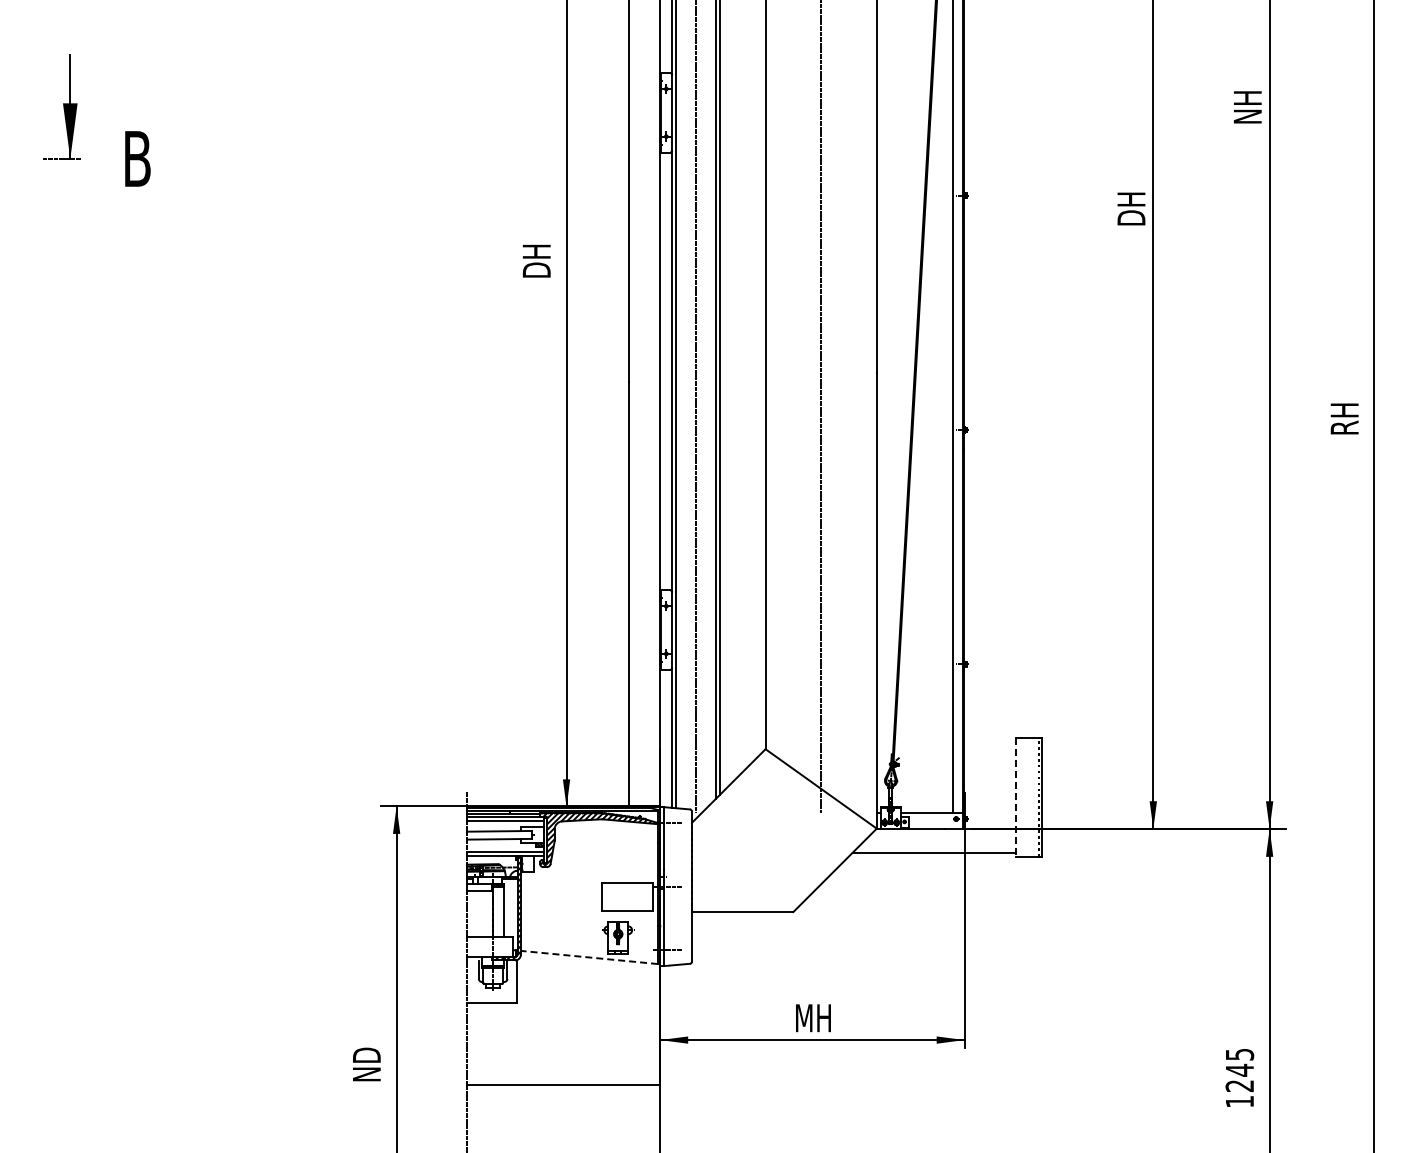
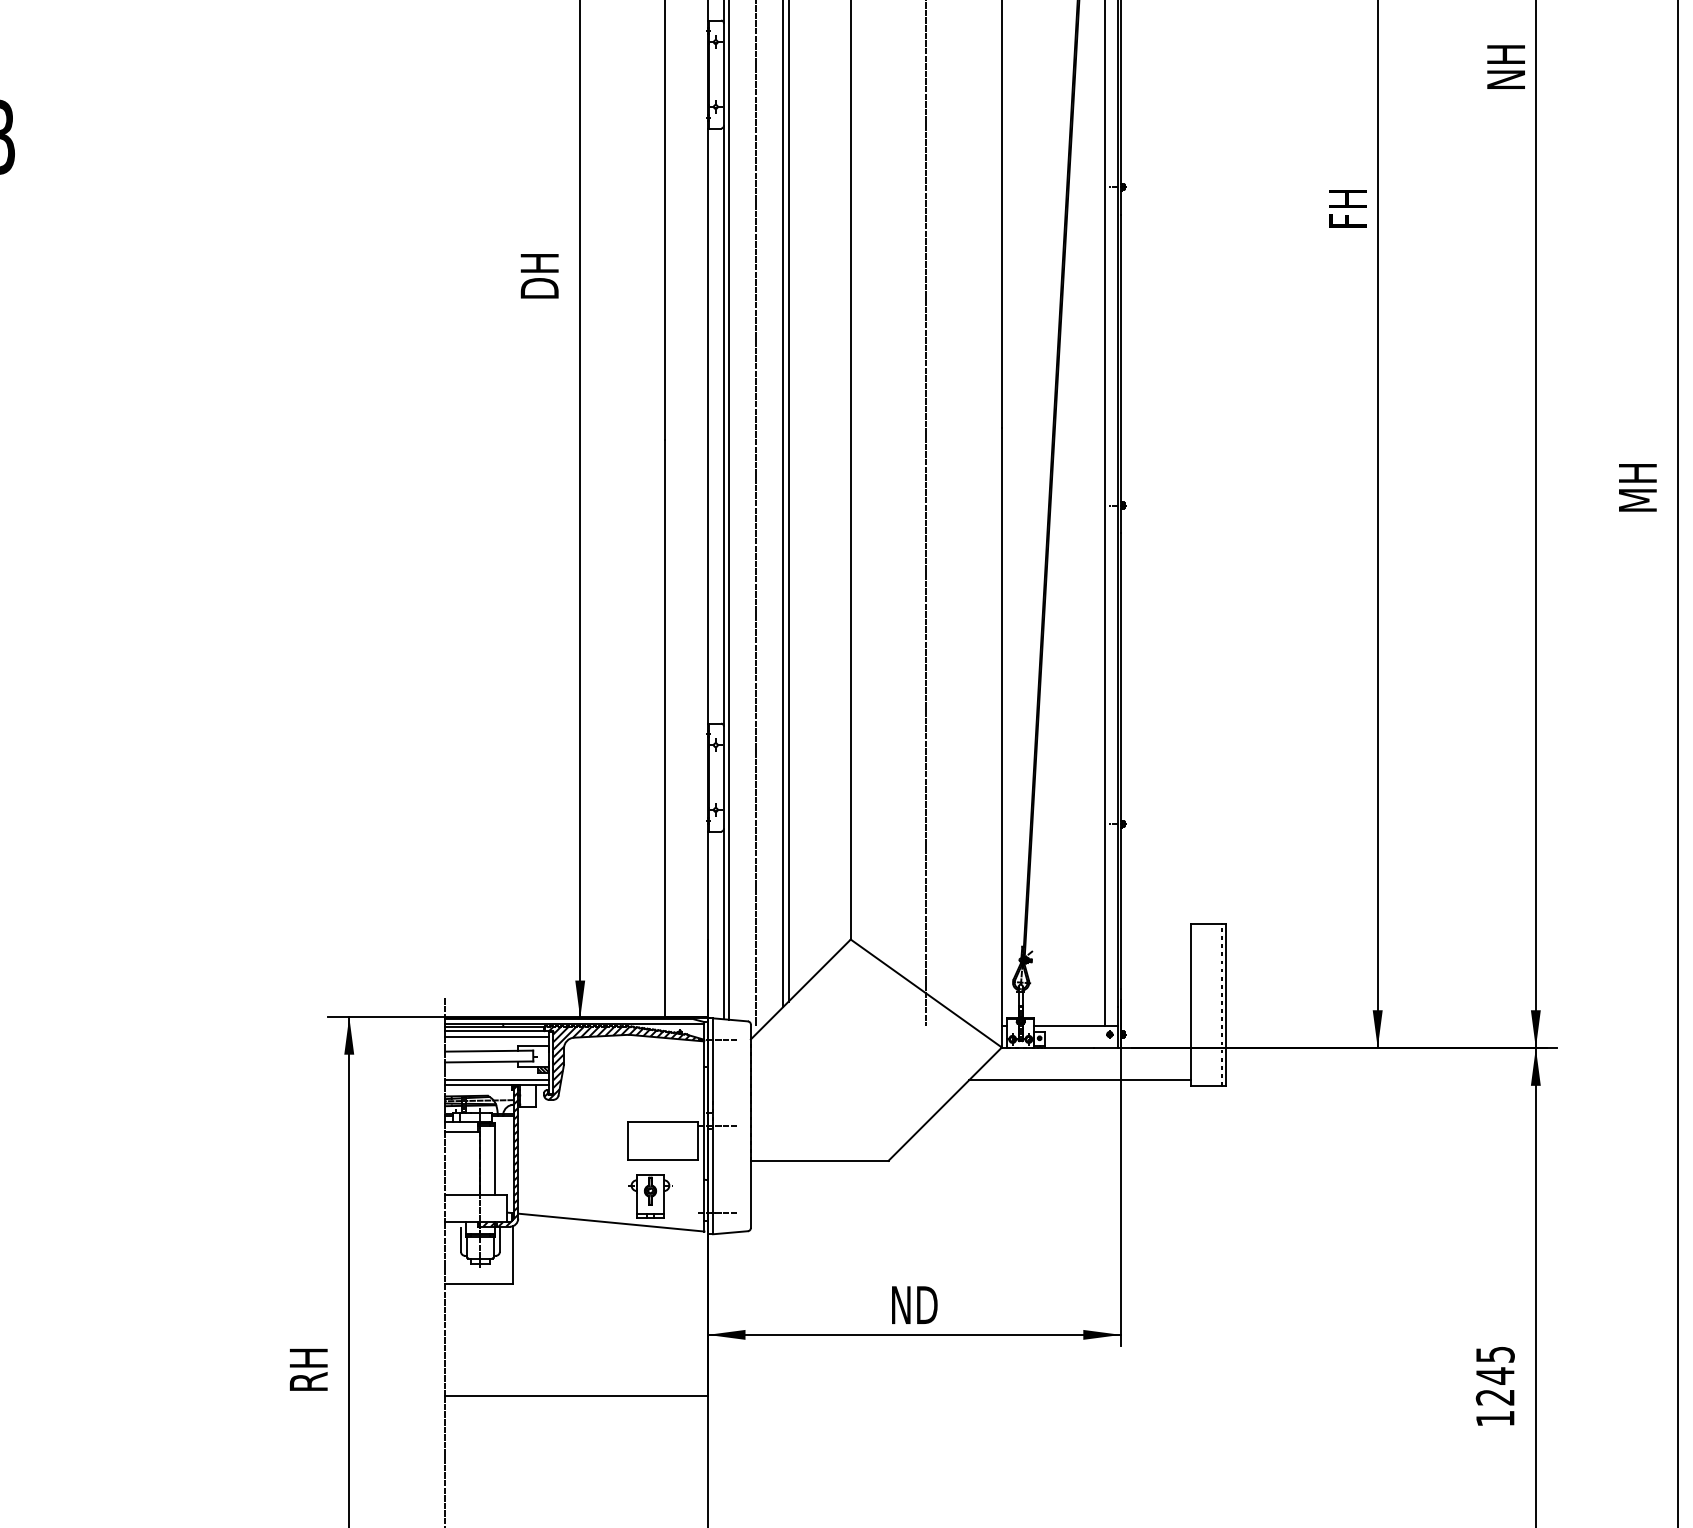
text: (1131, 208) -> (1348, 204), DH -> FH
text: (1344, 415) -> (1637, 485), RH -> MH
line: (1015, 797) -> (1190, 1005), dashed -> solid
line: (589, 957) -> (611, 1222), dashed -> solid
text: (814, 1018) -> (917, 1305), MH -> ND
text: (366, 1062) -> (308, 1365), ND -> RH

